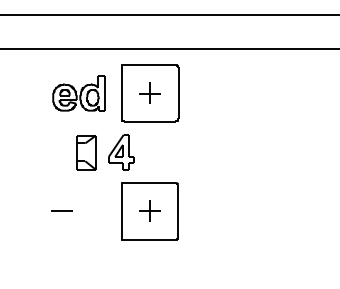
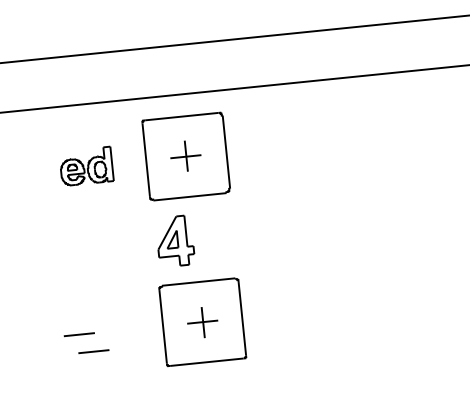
part: (78, 93) -> (85, 166), size x0.7
part: (86, 152) -> (105, 248), removed
part: (121, 152) -> (175, 241), moved
line: (70, 223) -> (92, 350), added

